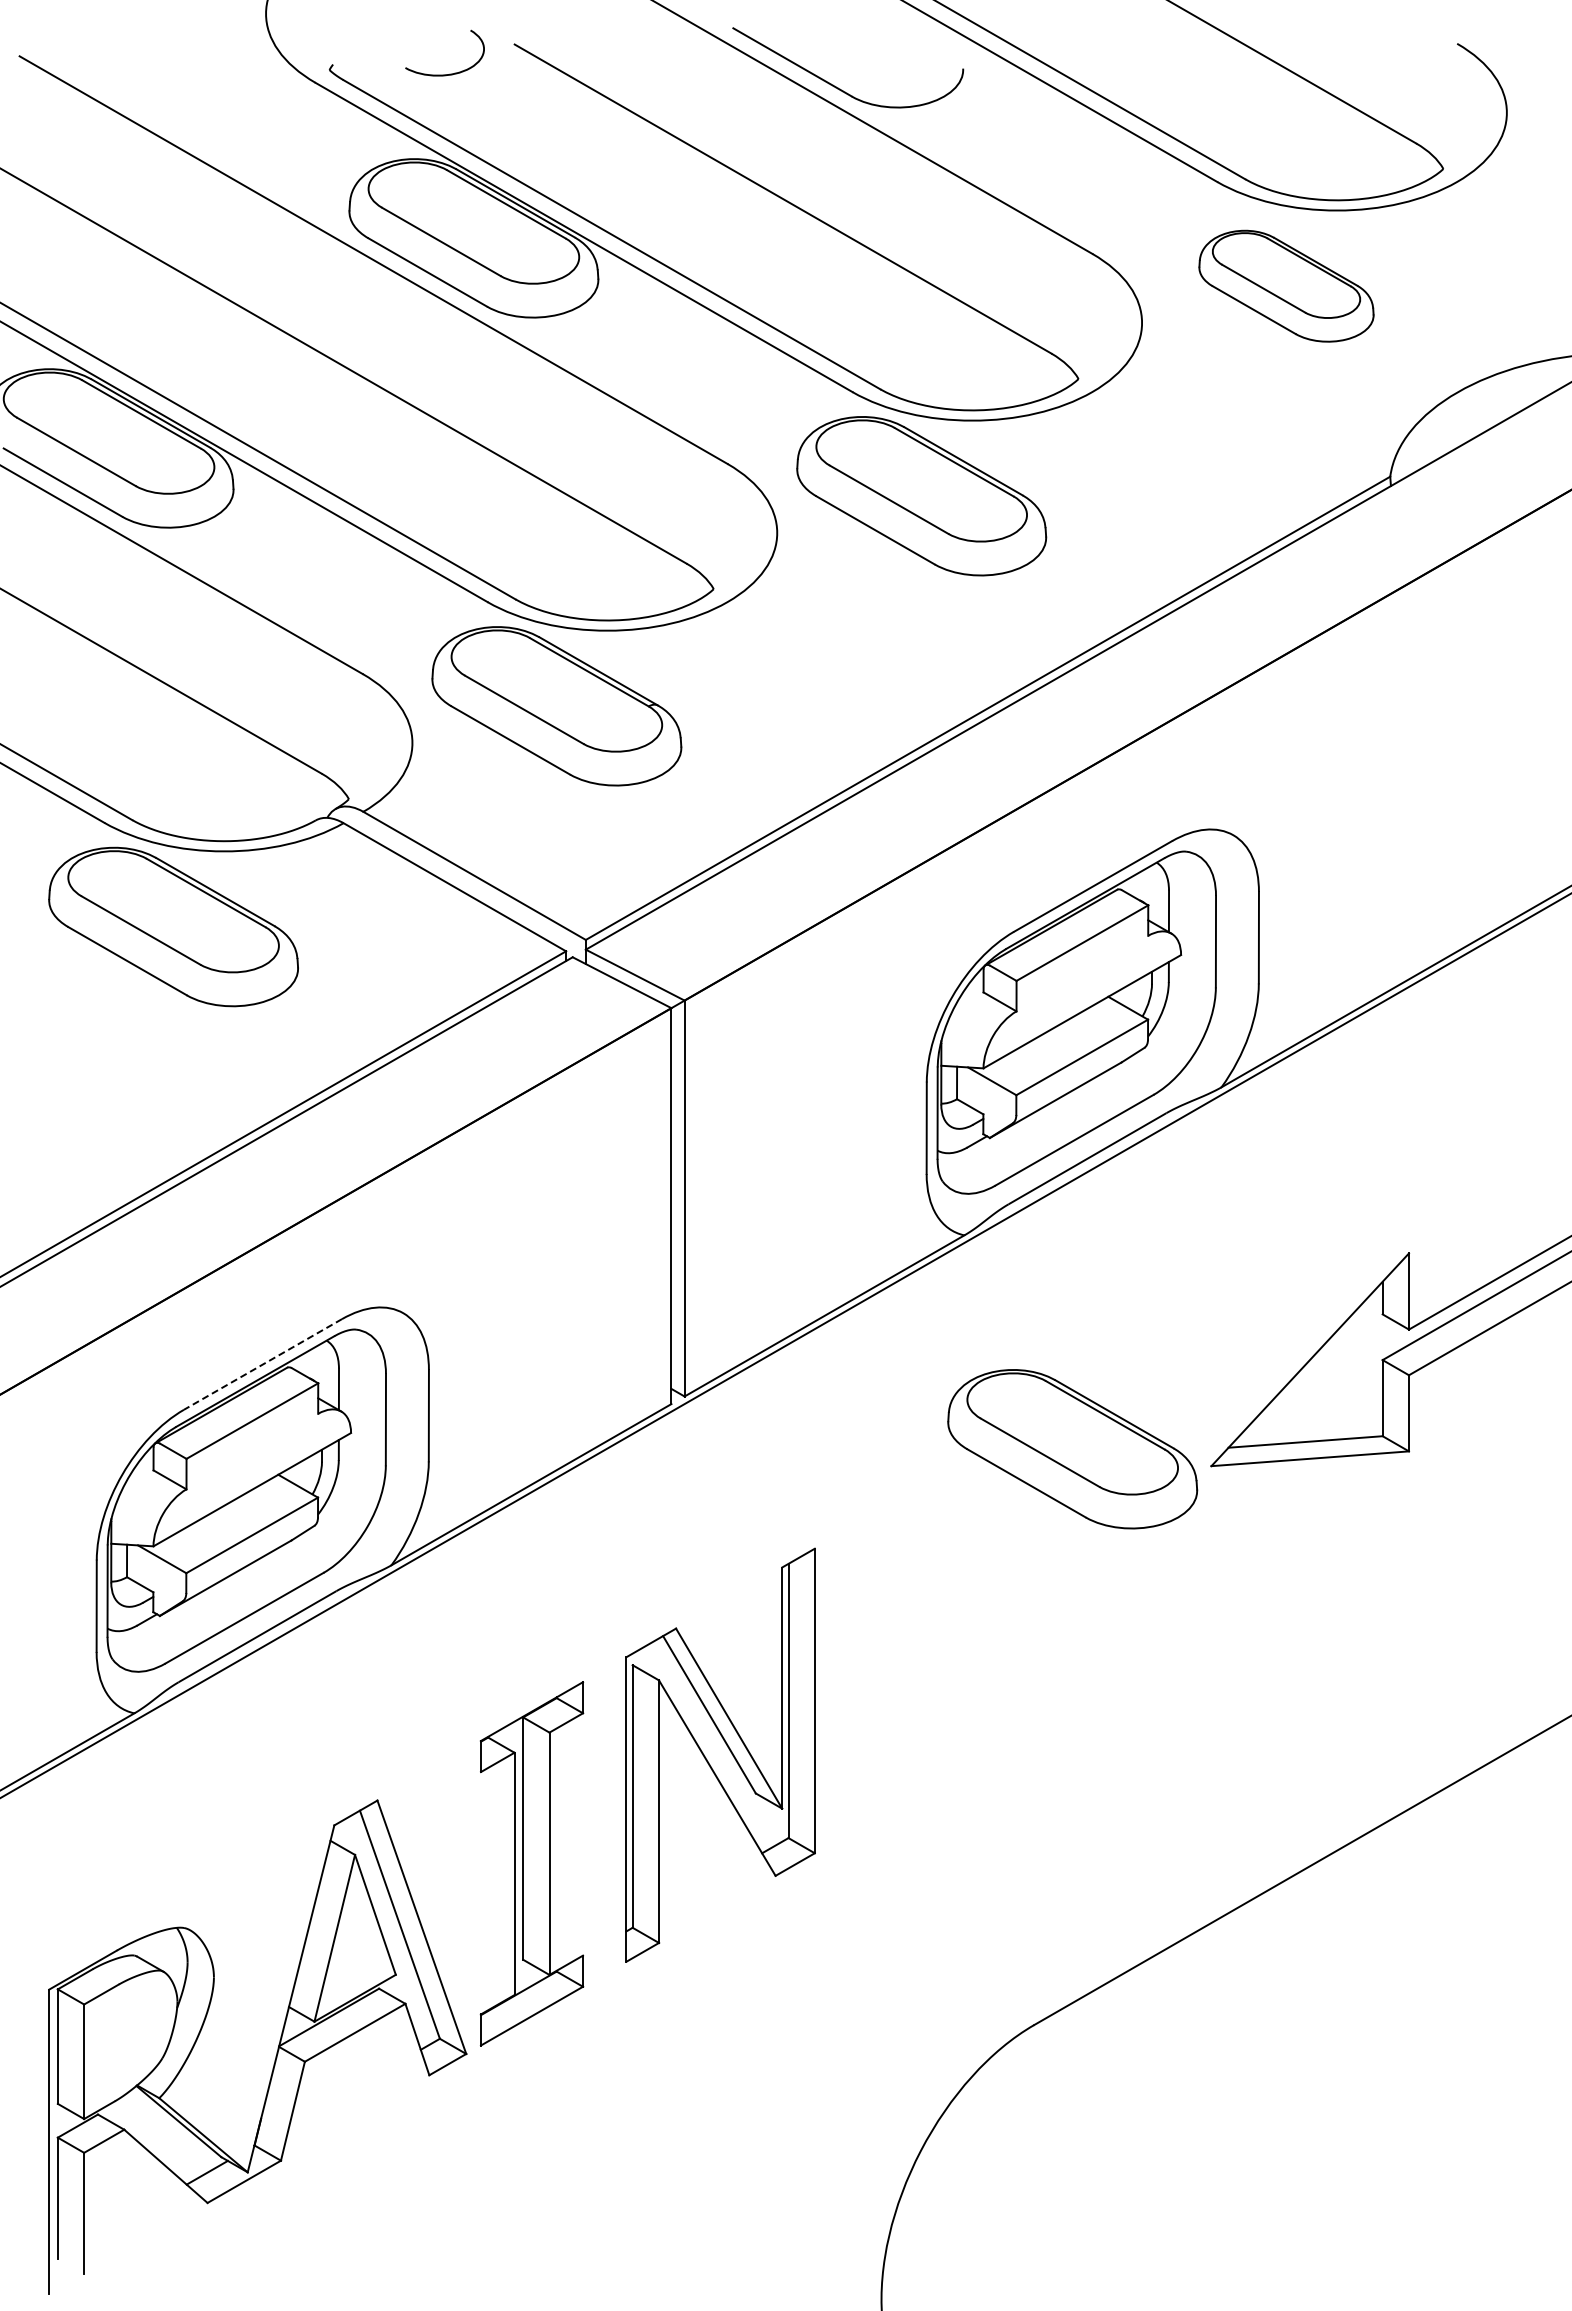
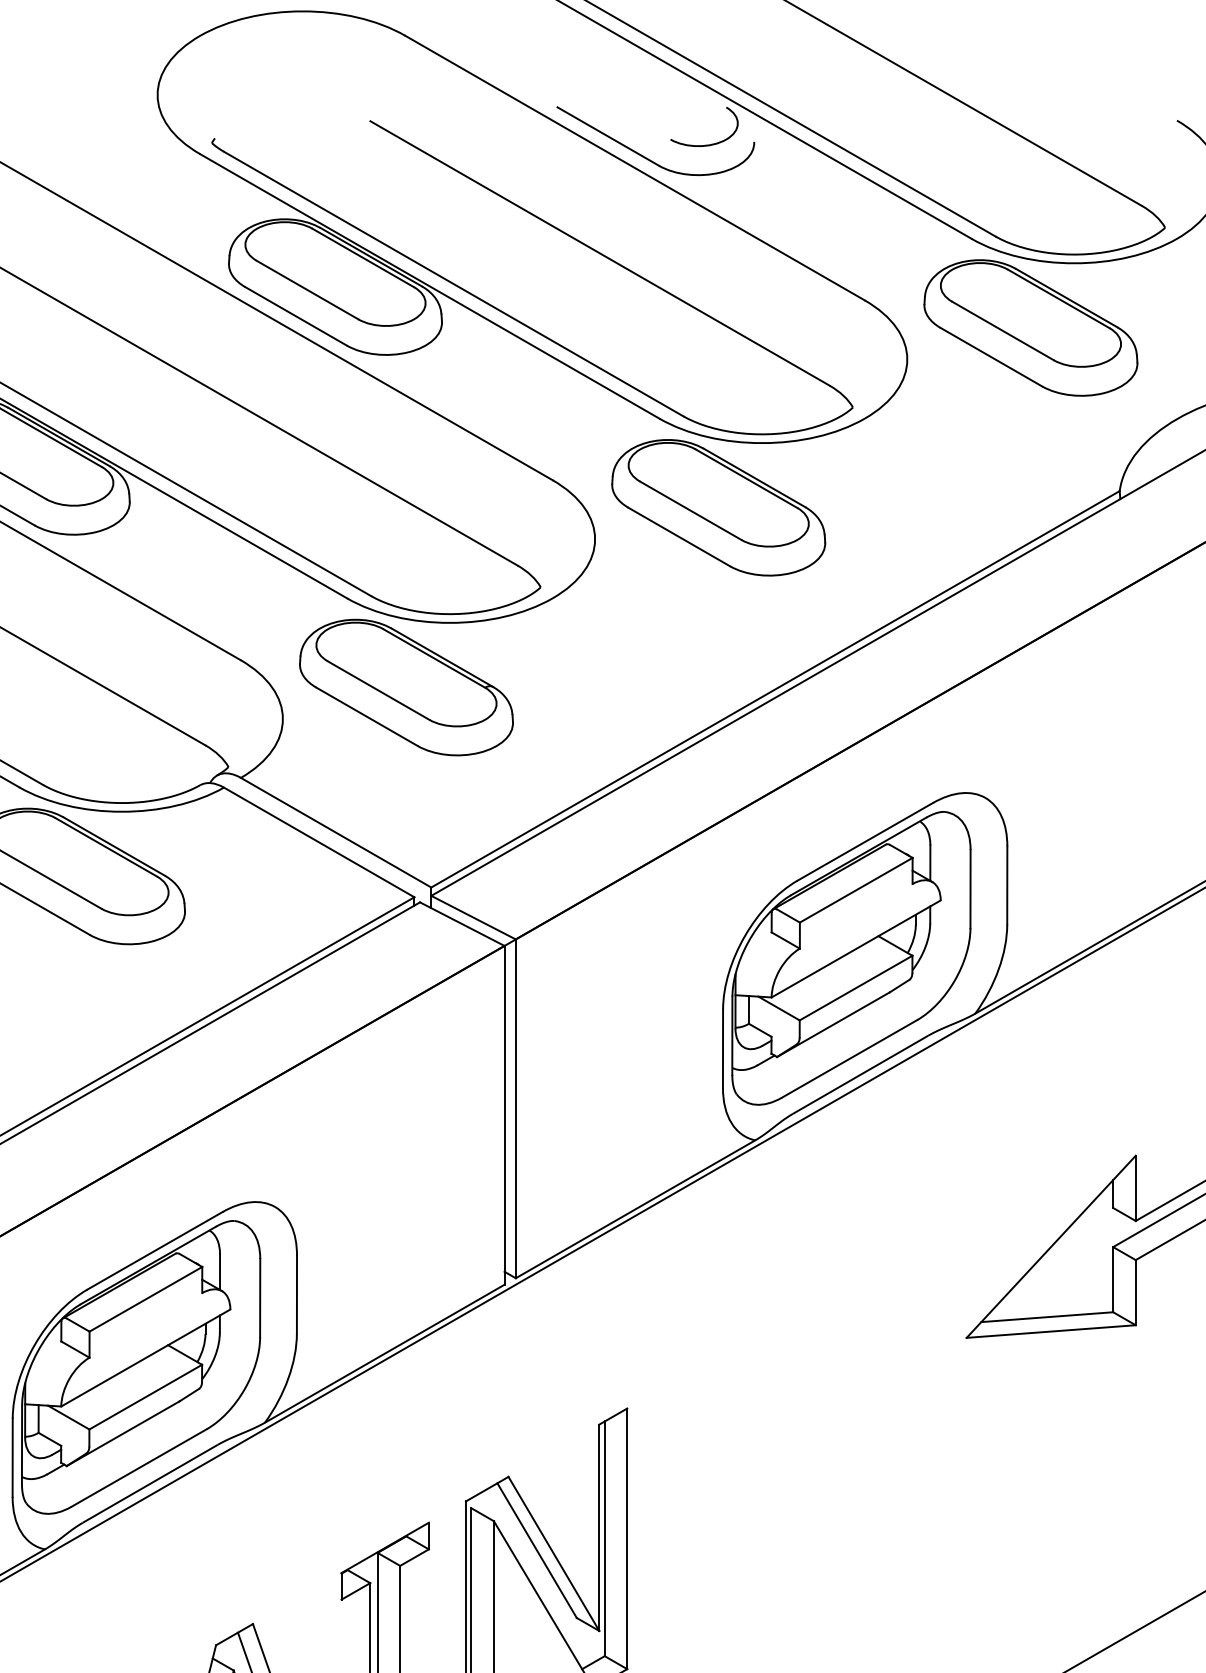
curve: (449, 73) -> (708, 144), moved
part: (1286, 286) -> (1030, 328), size x1.43
line: (262, 1364) -> (154, 1250), dashed -> solid
part: (1072, 1449) -> (847, 1323), removed

